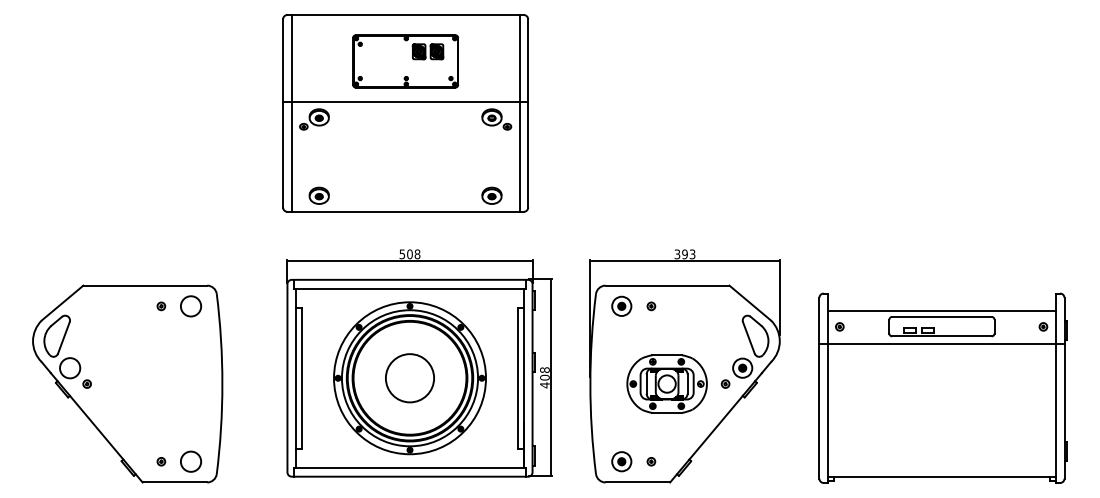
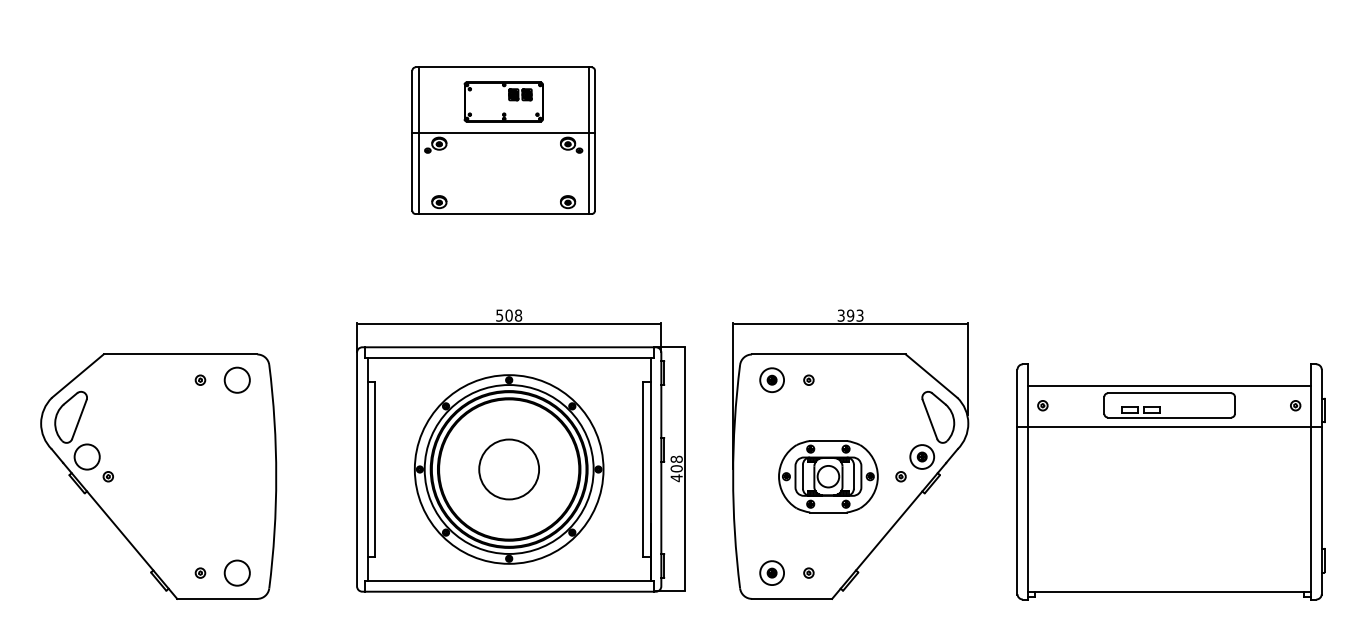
part: (405, 113) -> (503, 140), size x0.6

